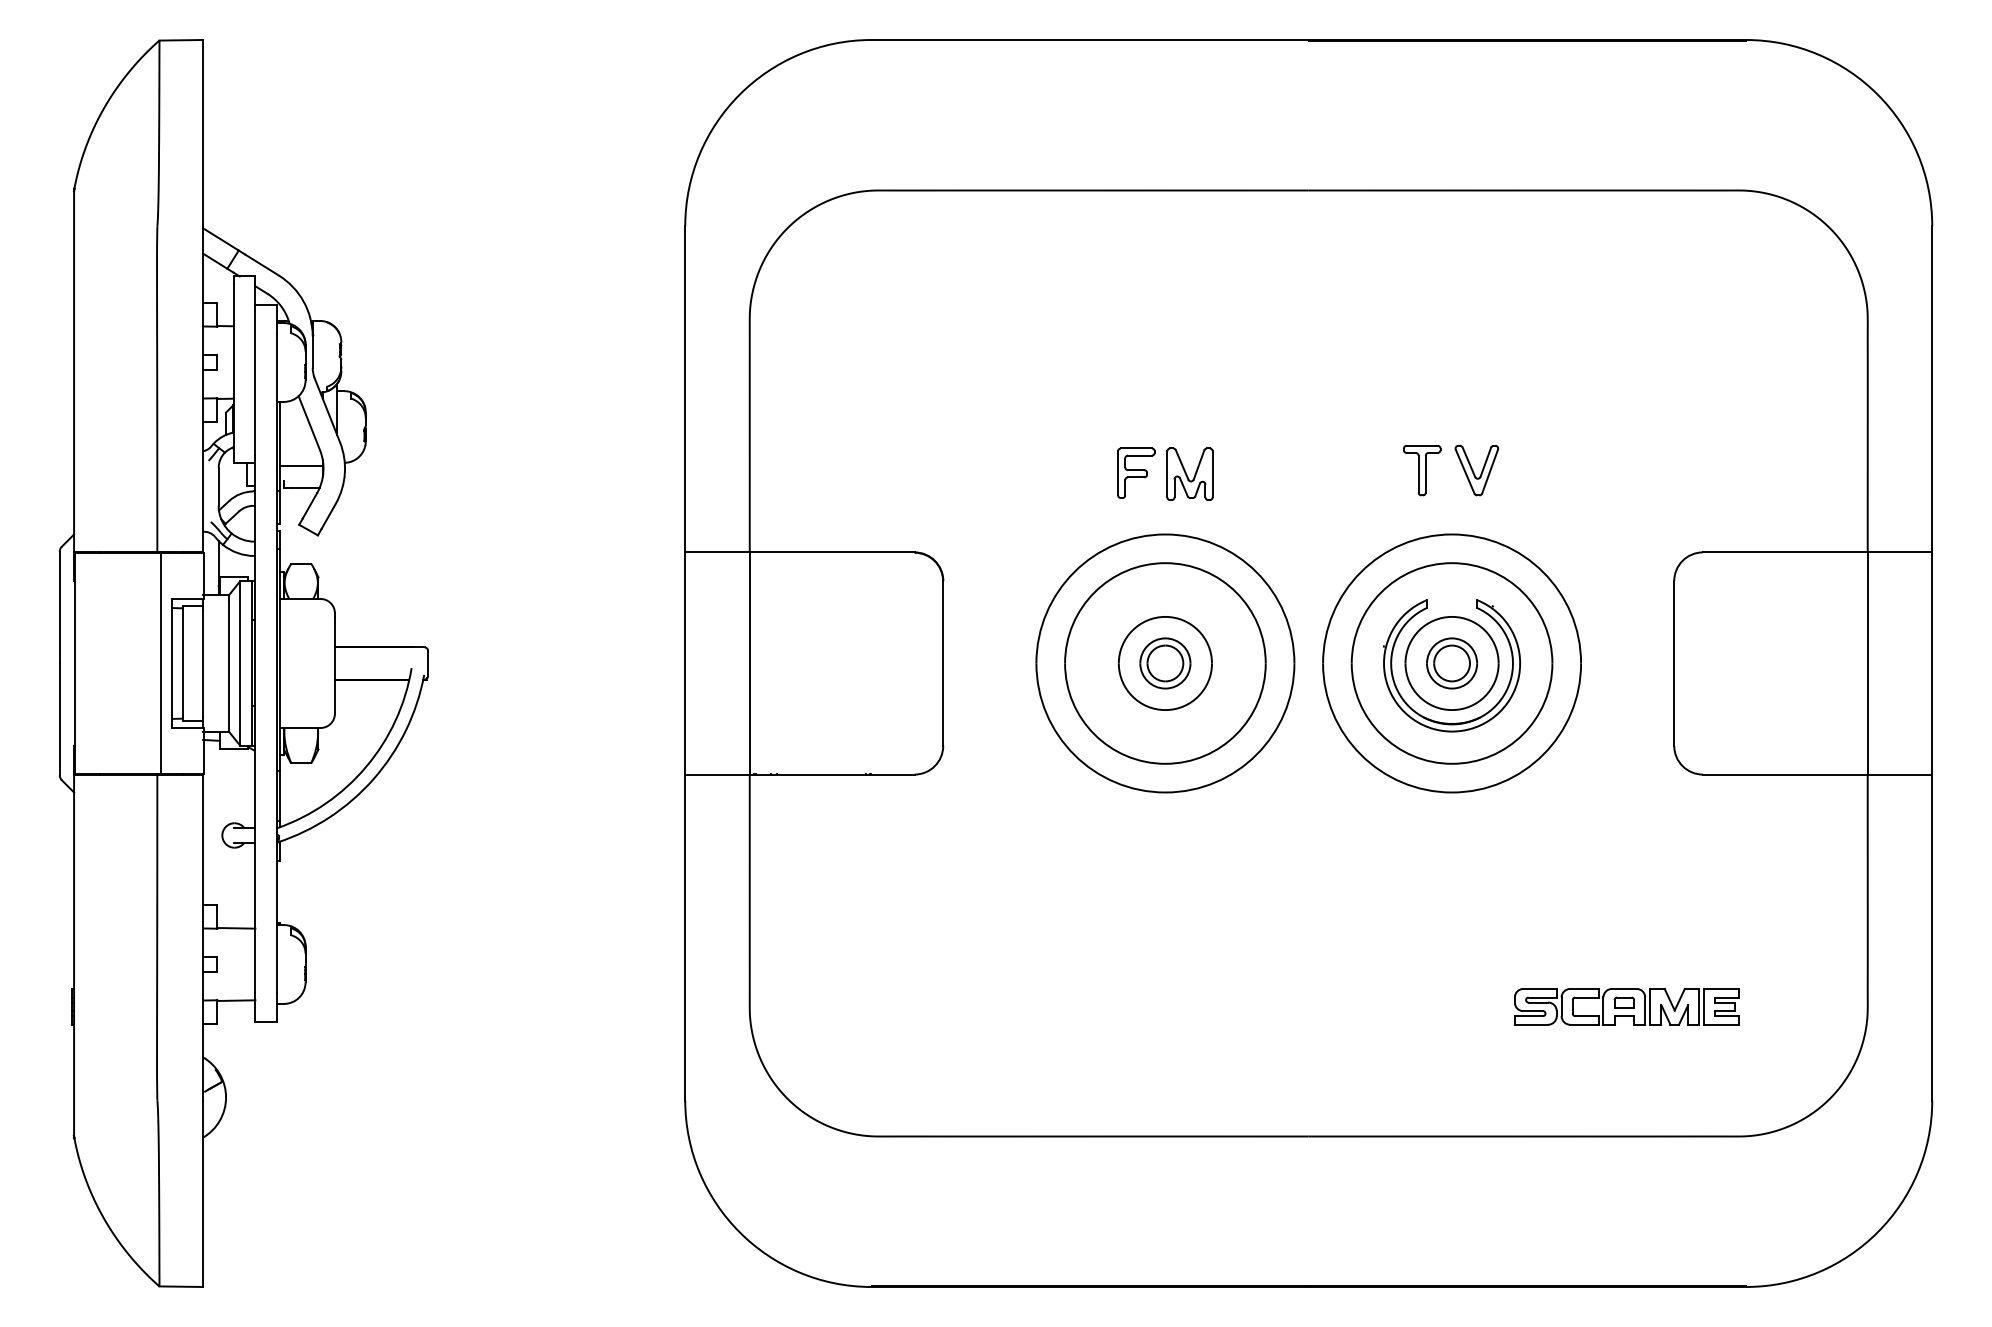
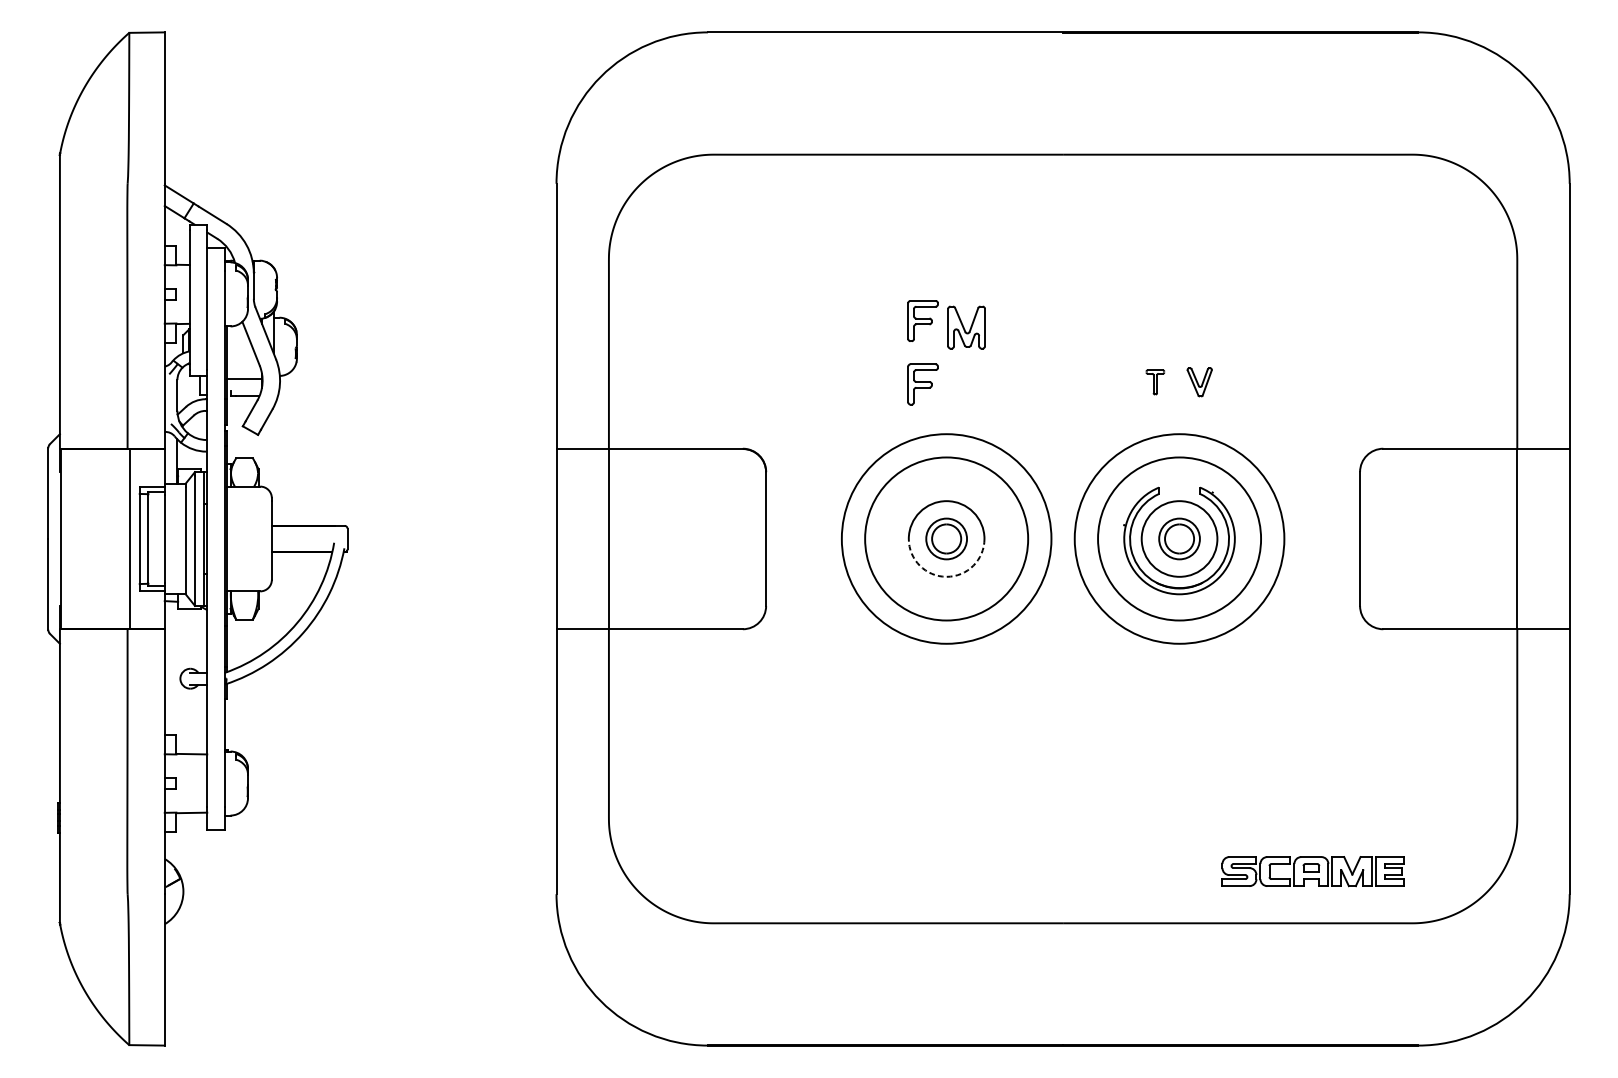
part: (1136, 394) -> (923, 320), added
part: (1422, 470) -> (1155, 382), size x0.6
part: (1476, 470) -> (1199, 382), size x0.7
part: (1189, 473) -> (966, 326), moved
arc: (1165, 710) -> (946, 577), solid -> dashed
part: (1626, 1006) -> (1313, 871), moved

